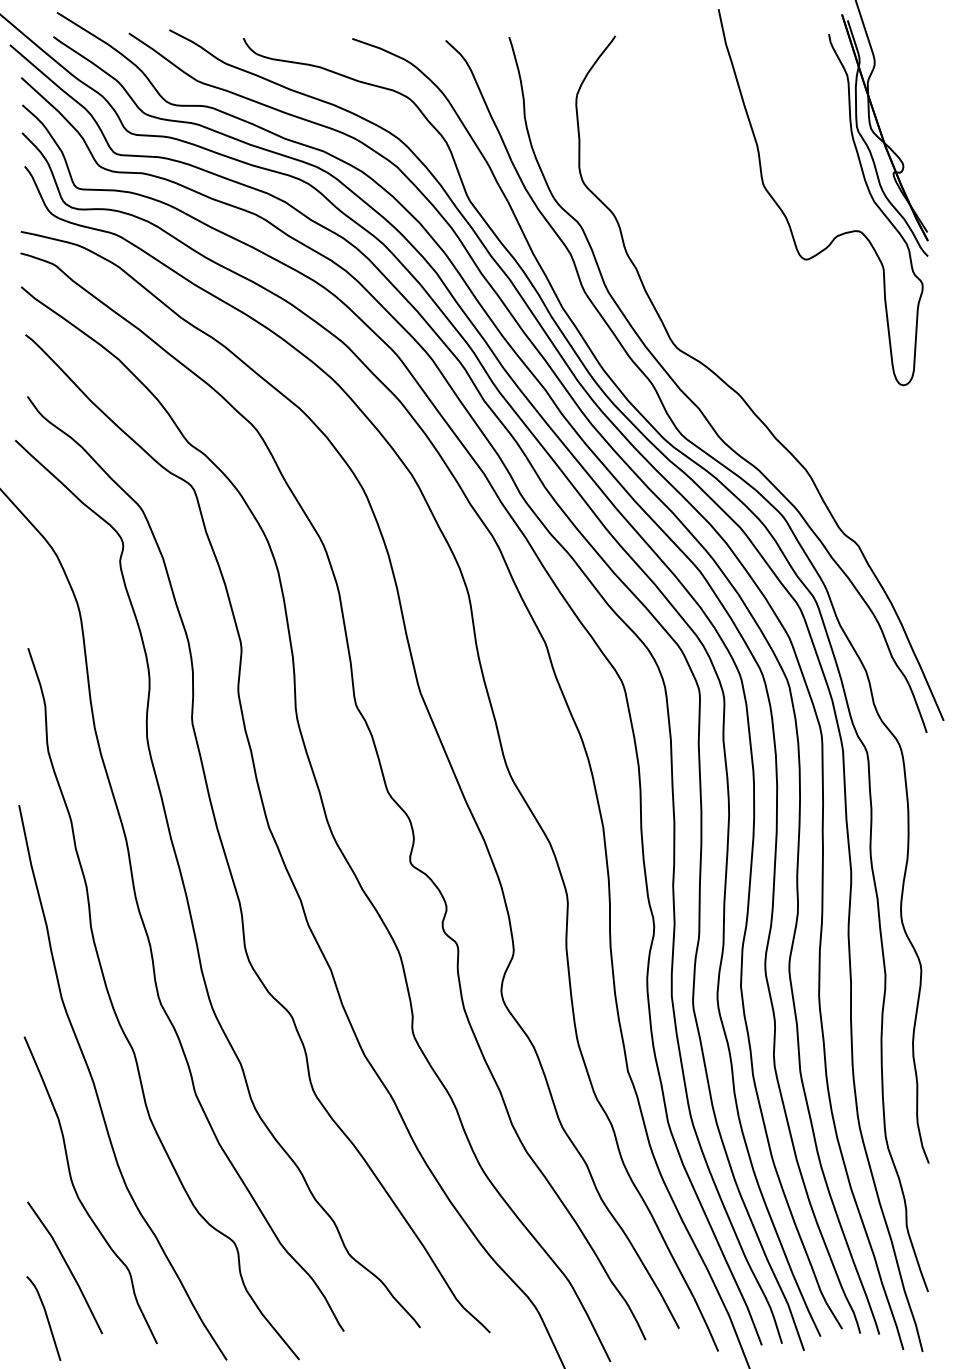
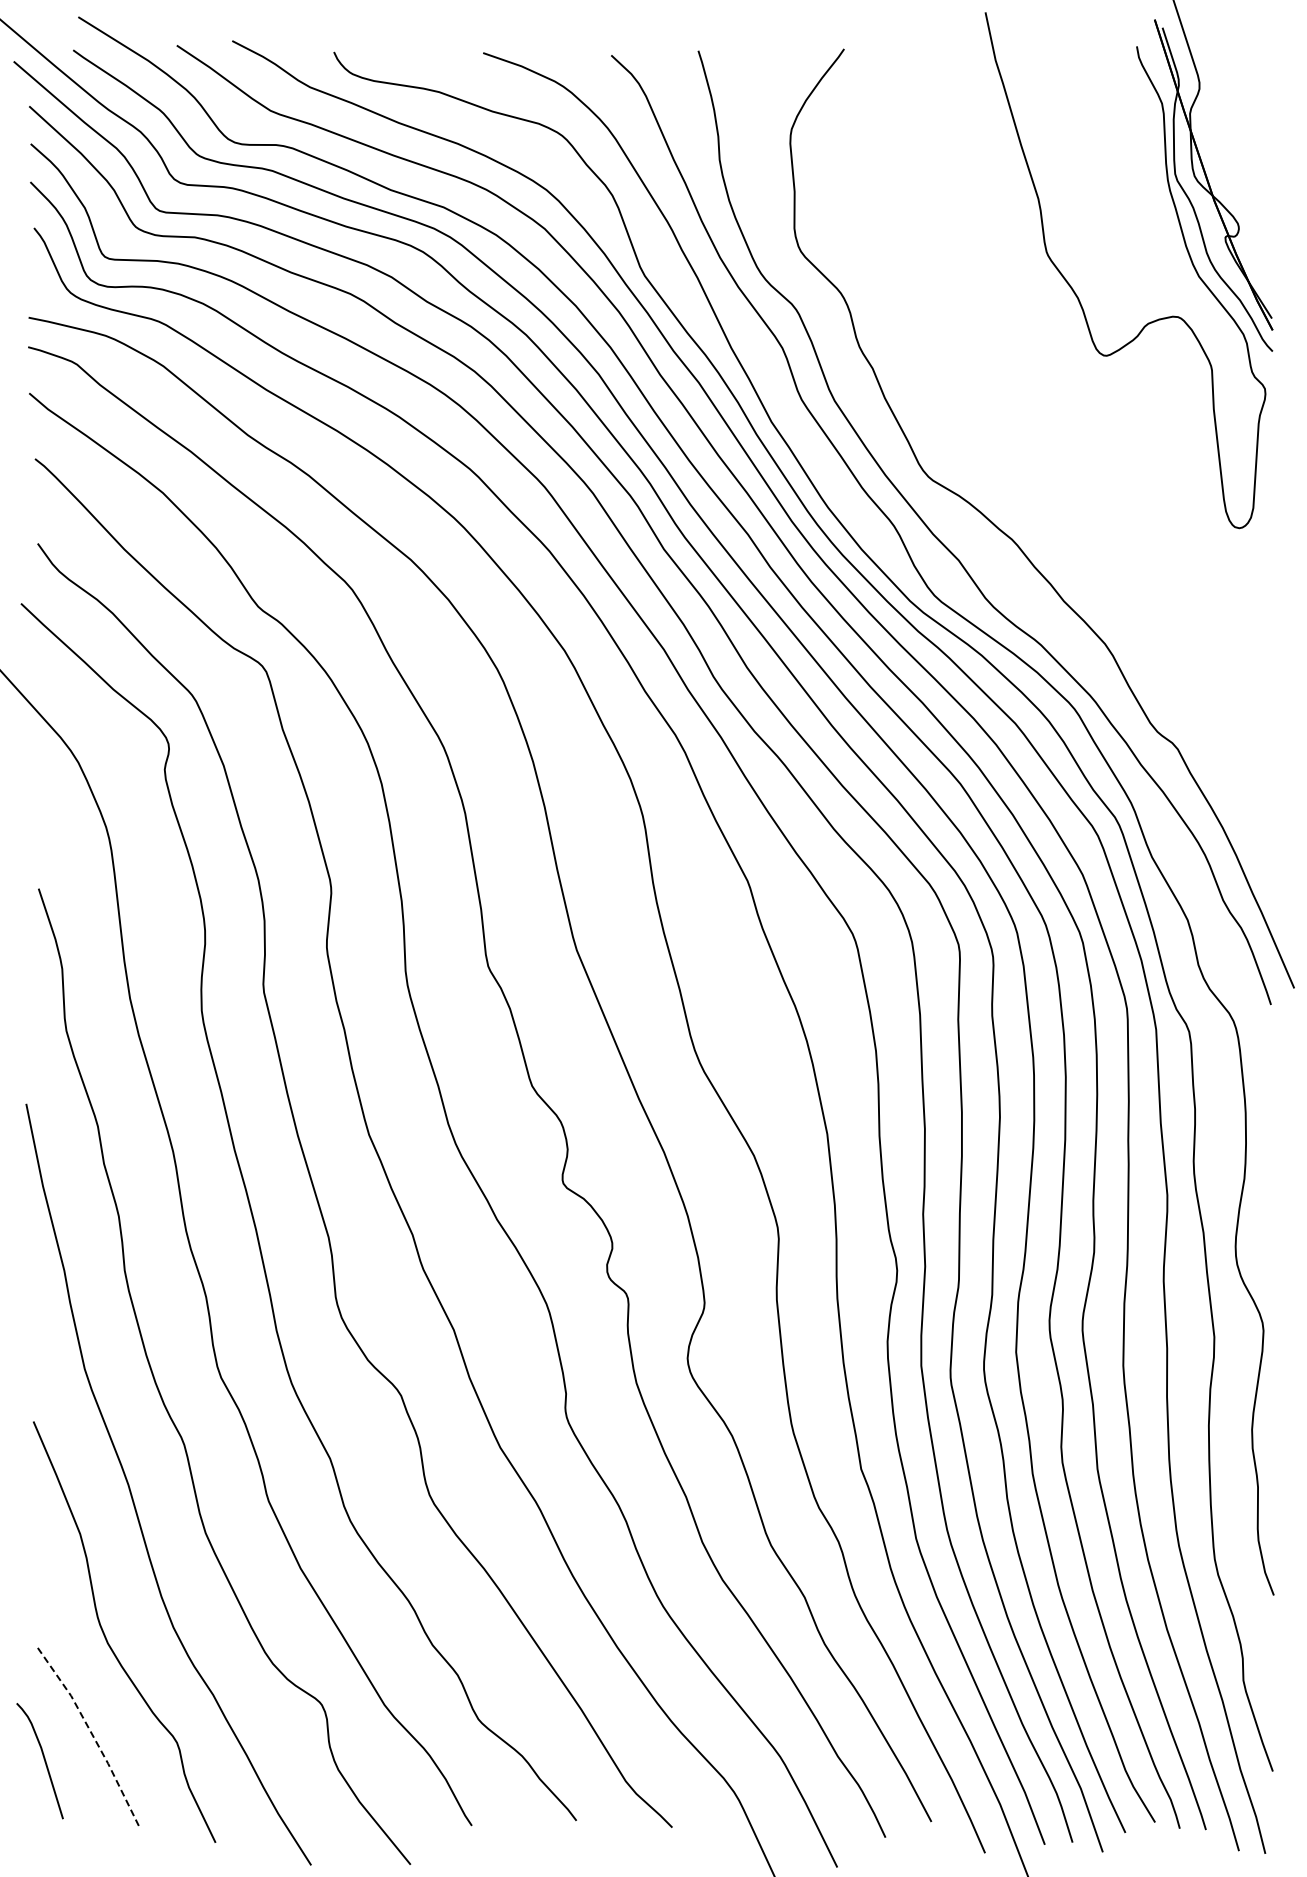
line: (68, 1266) -> (93, 1736), solid -> dashed
curve: (46, 1317) -> (43, 1759), moved

